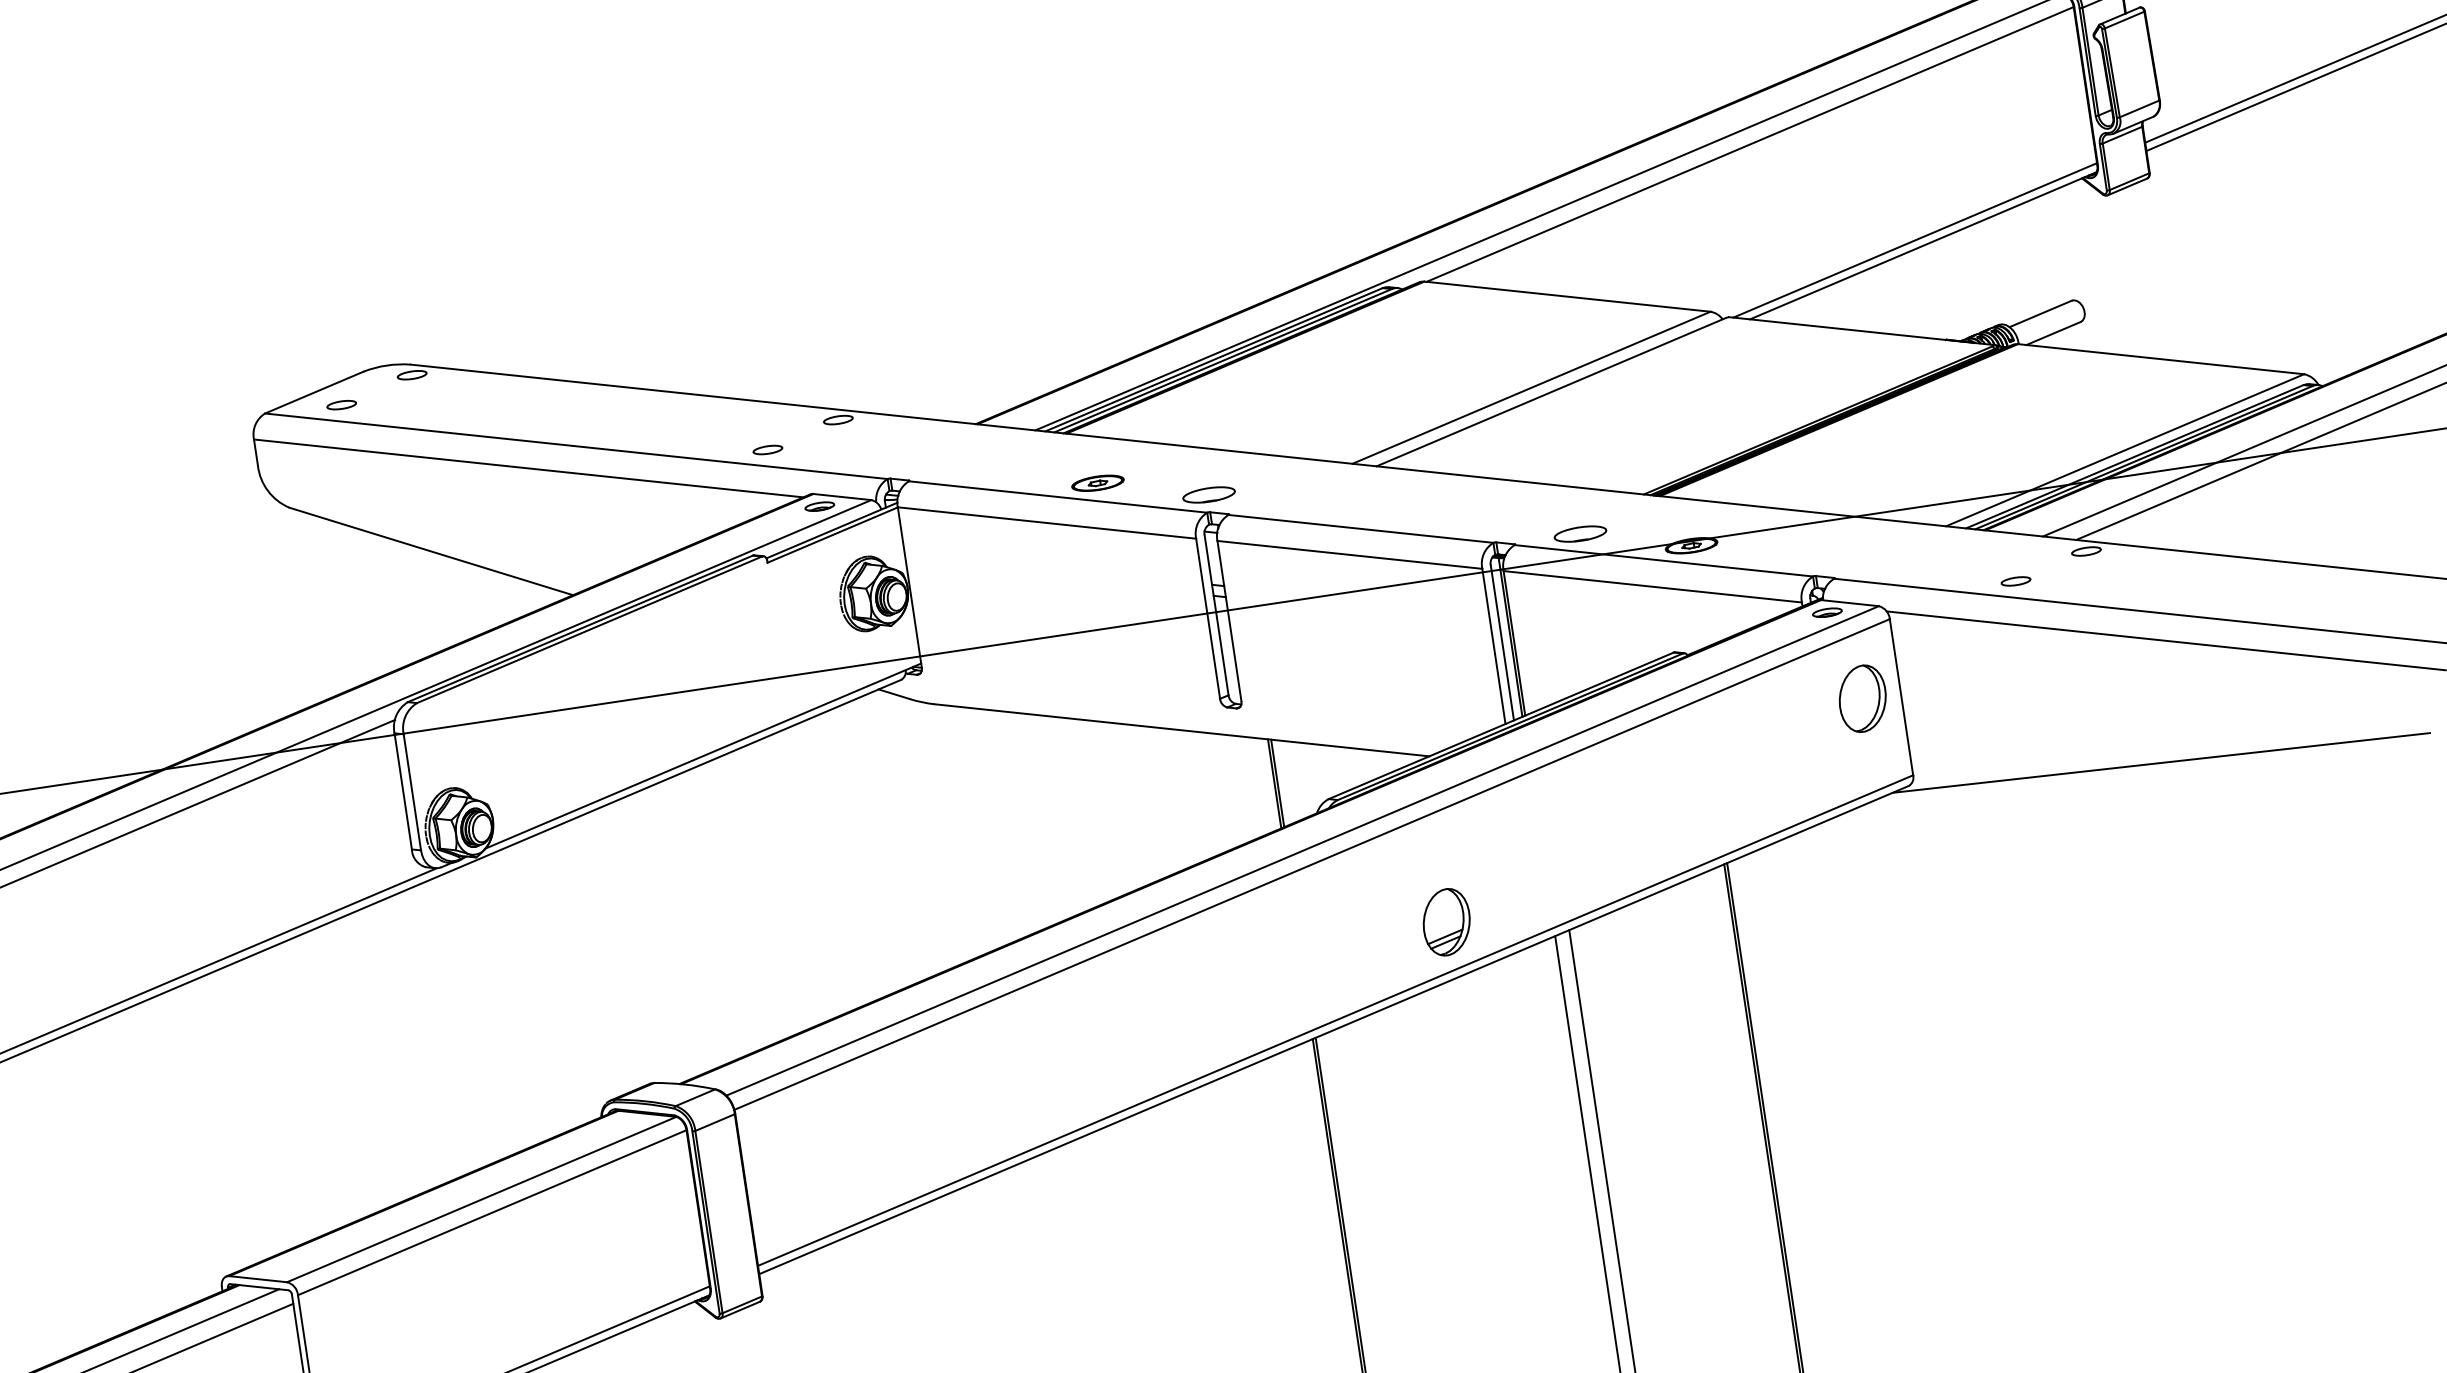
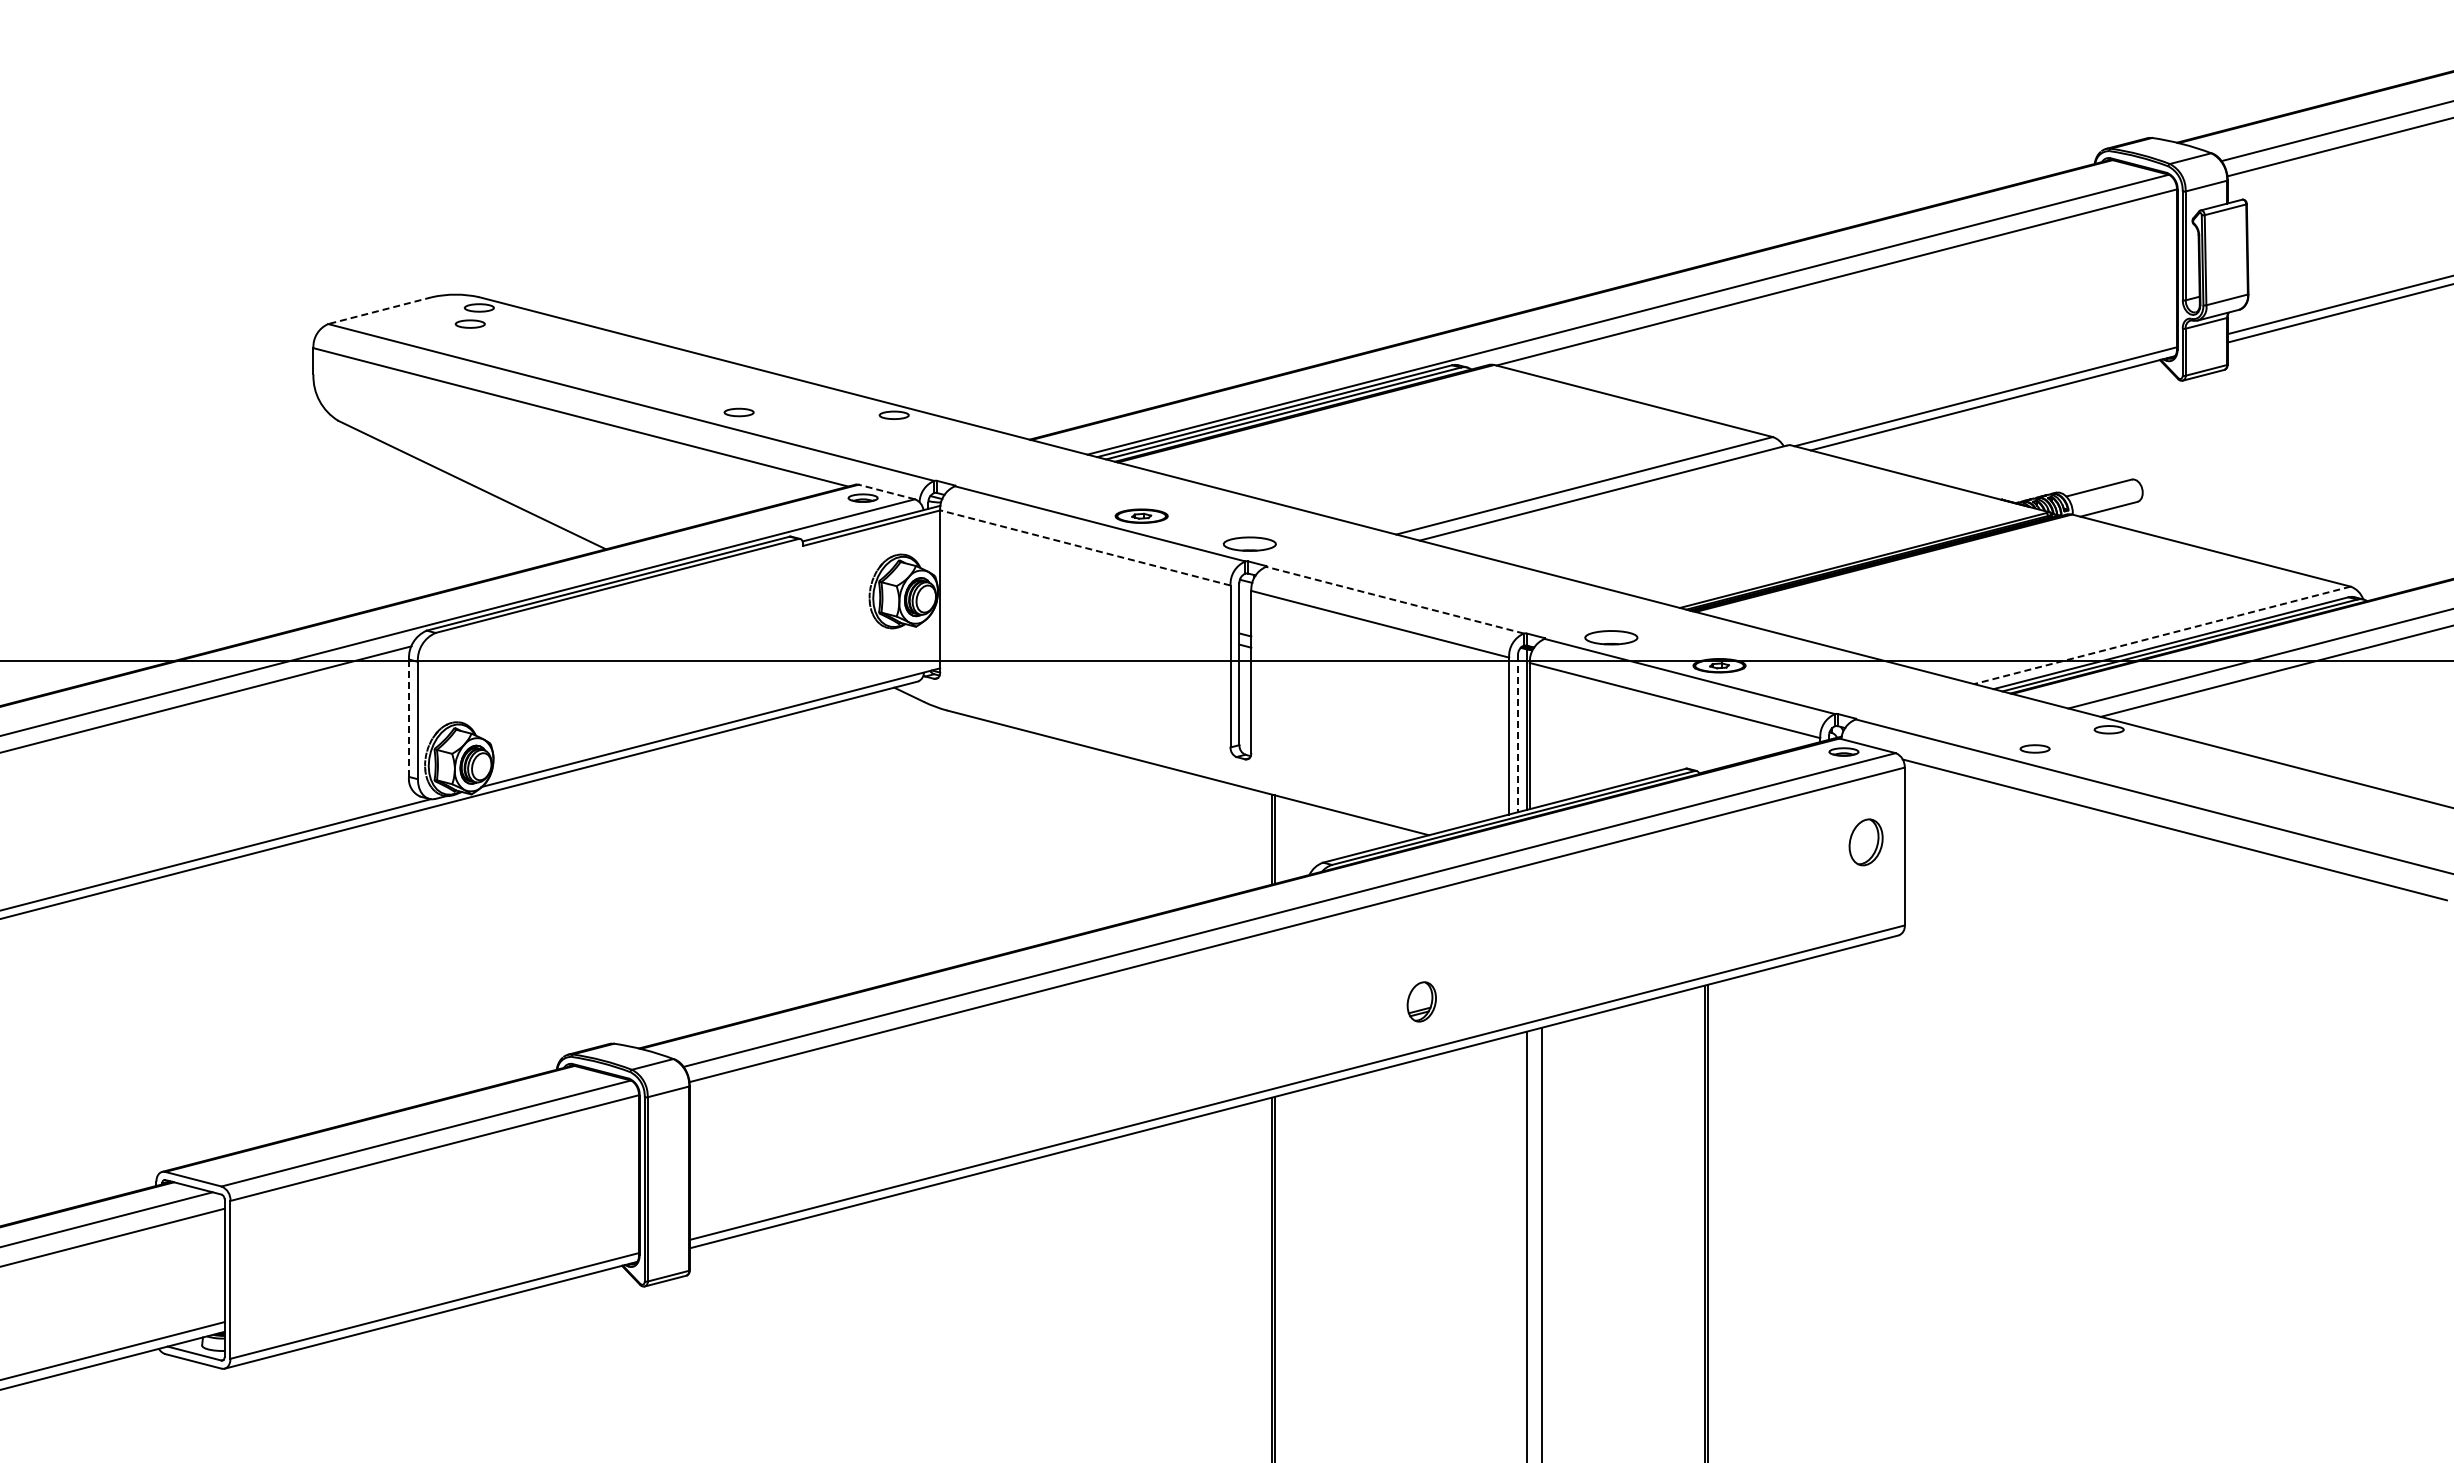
line: (314, 392) -> (380, 310), solid -> dashed
part: (340, 404) -> (469, 323), moved
part: (767, 450) -> (738, 412), moved
line: (2124, 450) -> (2161, 635), solid -> dashed
line: (841, 496) -> (886, 491), solid -> dashed
line: (1047, 522) -> (1085, 547), solid -> dashed
line: (1360, 529) -> (1394, 600), solid -> dashed
line: (1502, 643) -> (1518, 734), solid -> dashed
part: (1862, 699) -> (1865, 842), size x0.7
line: (2160, 762) -> (2151, 949), removed
line: (403, 791) -> (409, 718), solid -> dashed
part: (1446, 921) -> (1421, 1001), size x0.6

